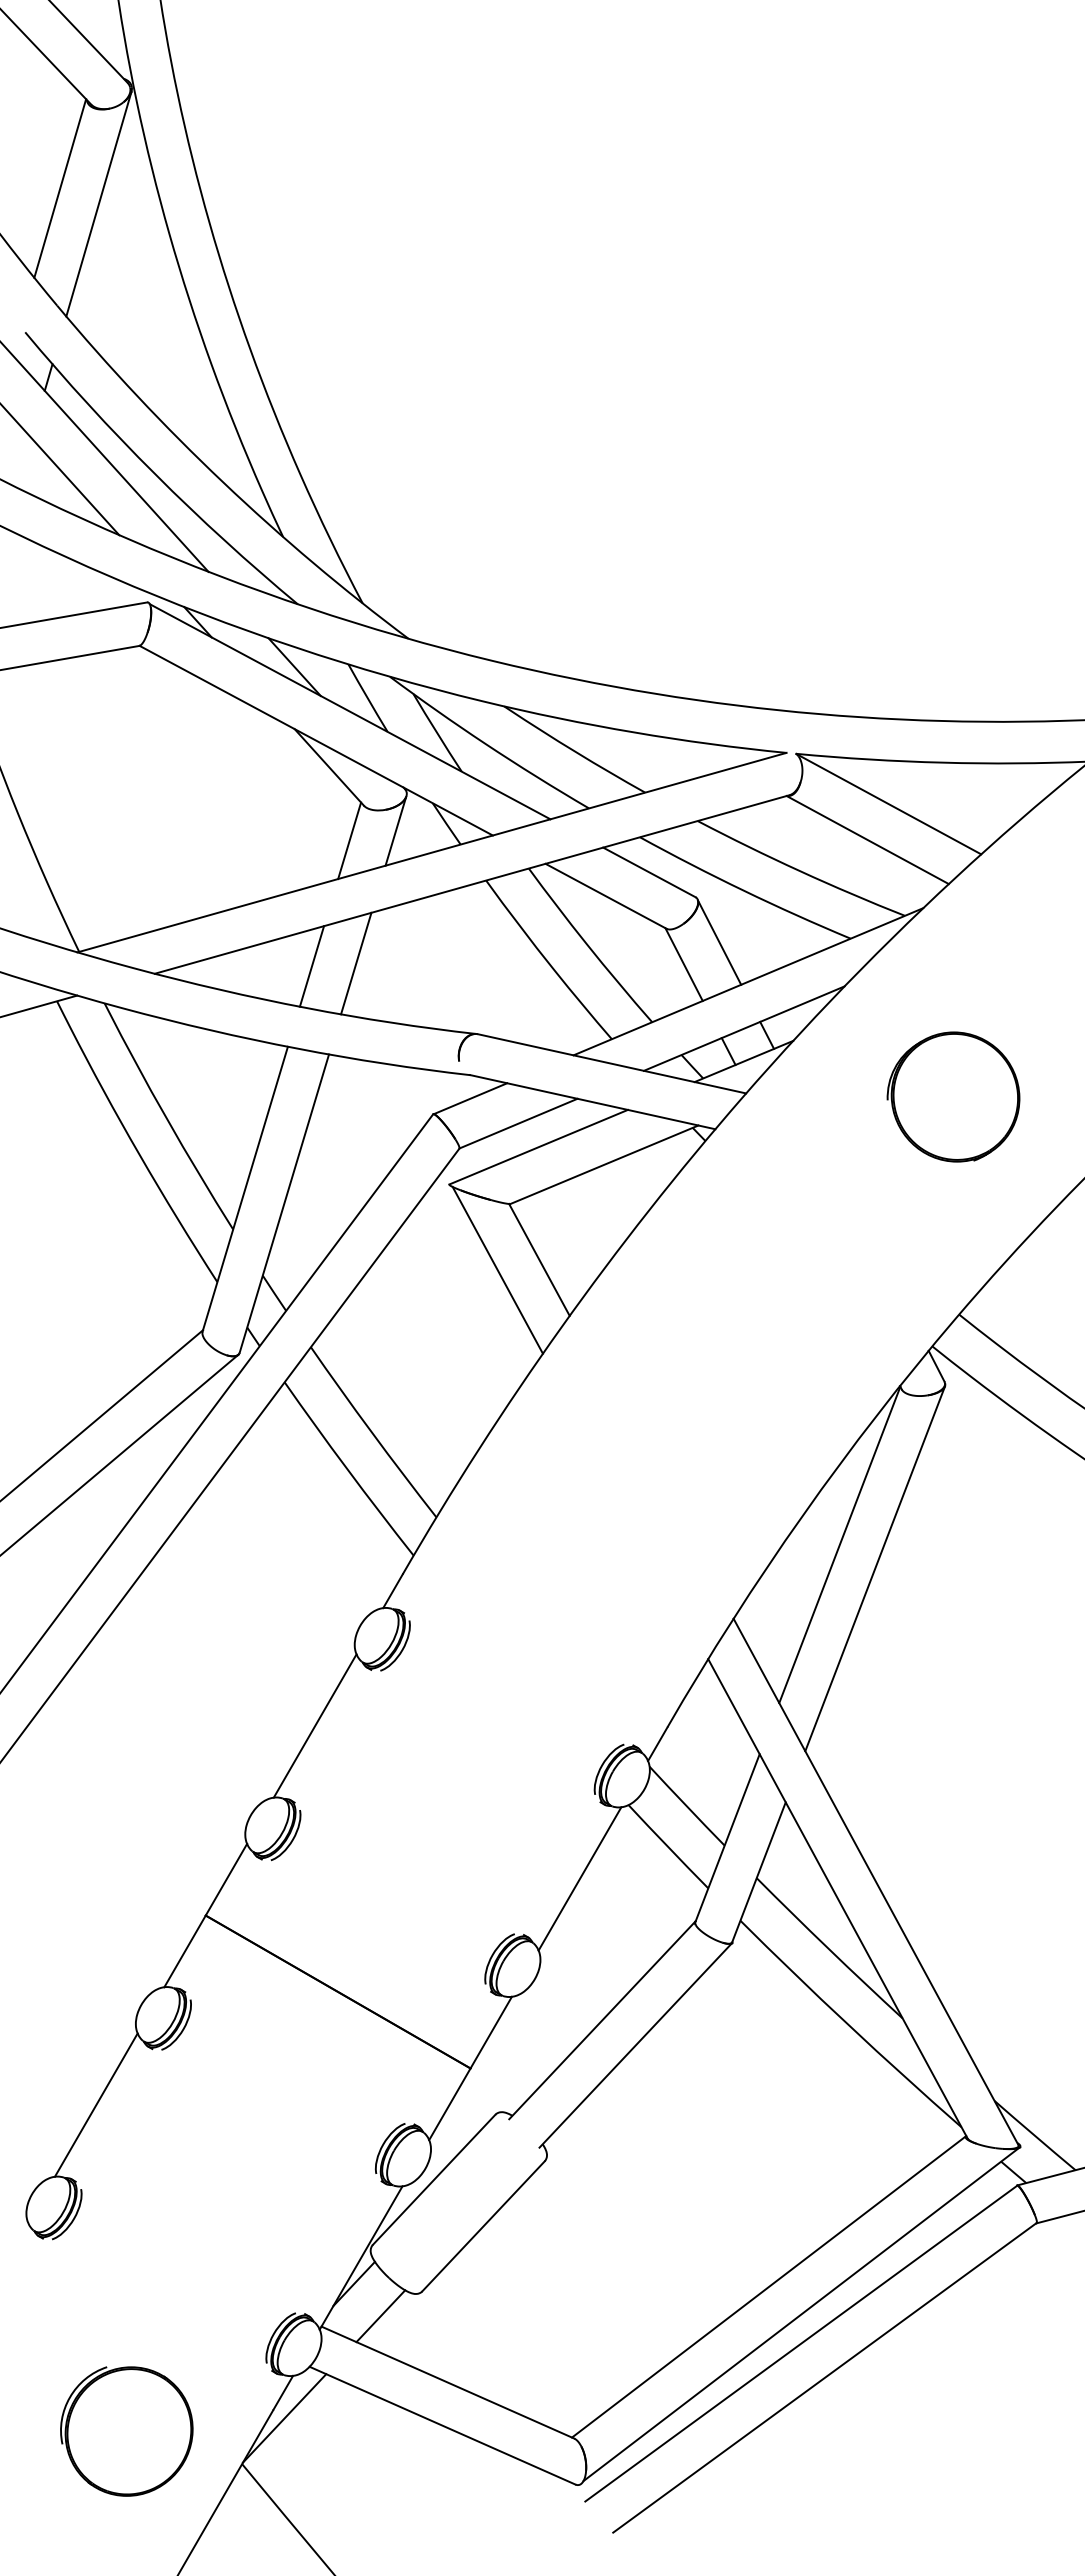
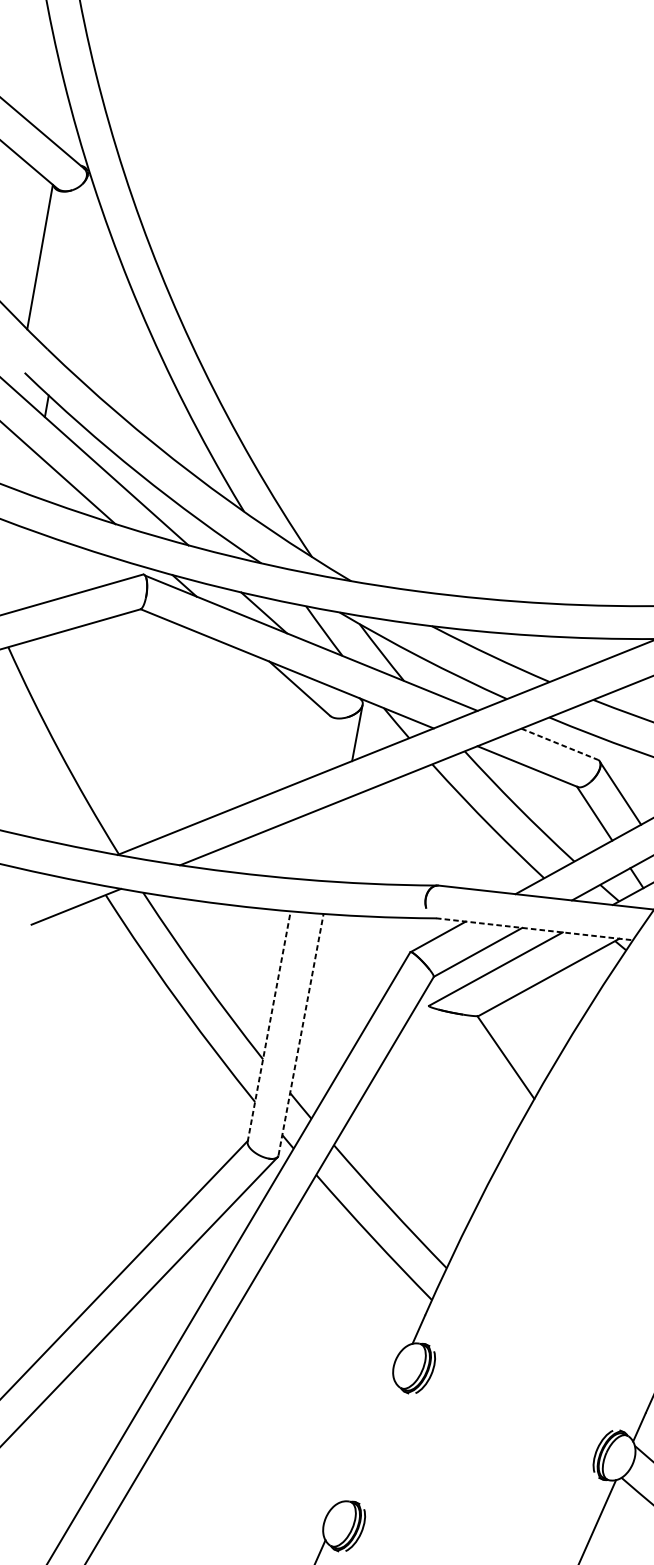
line: (98, 203) -> (71, 265), removed
line: (349, 840) -> (321, 744), removed
line: (649, 872) -> (559, 744), solid -> dashed
line: (356, 963) -> (337, 840), removed
line: (311, 966) -> (302, 846), removed
line: (592, 1102) -> (534, 929), solid -> dashed
line: (245, 1189) -> (269, 1026), solid -> dashed
line: (284, 1203) -> (301, 1034), solid -> dashed
line: (497, 1269) -> (473, 1068), removed
line: (314, 1725) -> (368, 1441), removed

